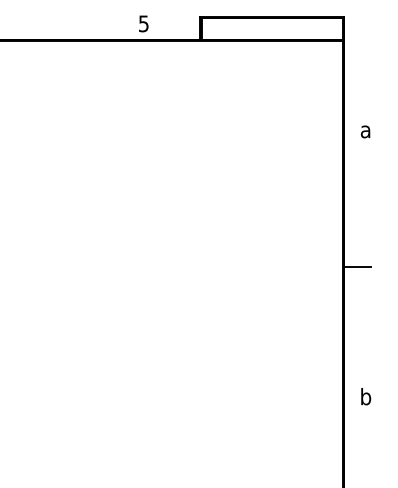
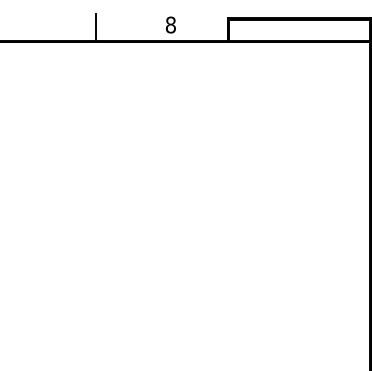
text: (143, 23) -> (170, 24), 5 -> 8
line: (69, 26) -> (96, 27), added

